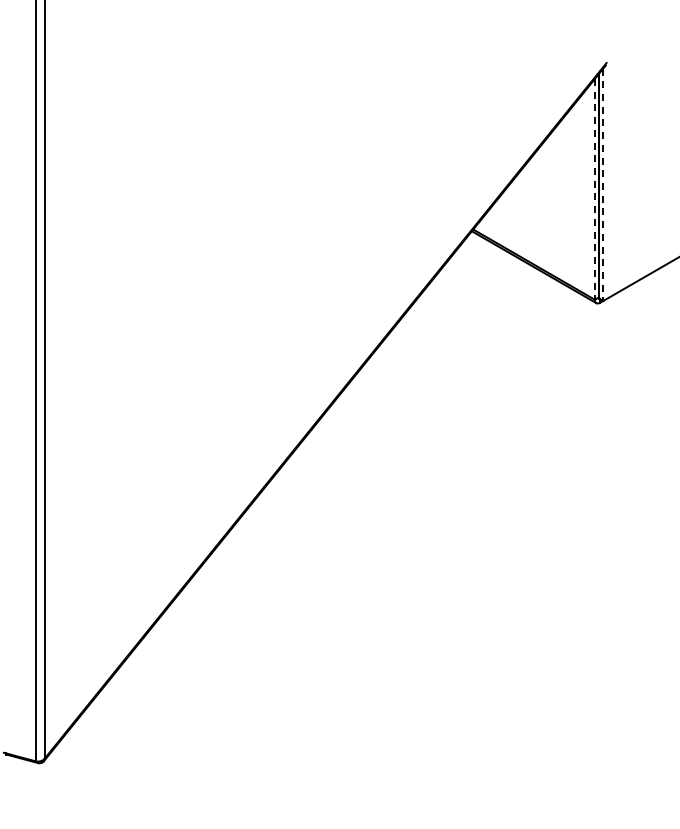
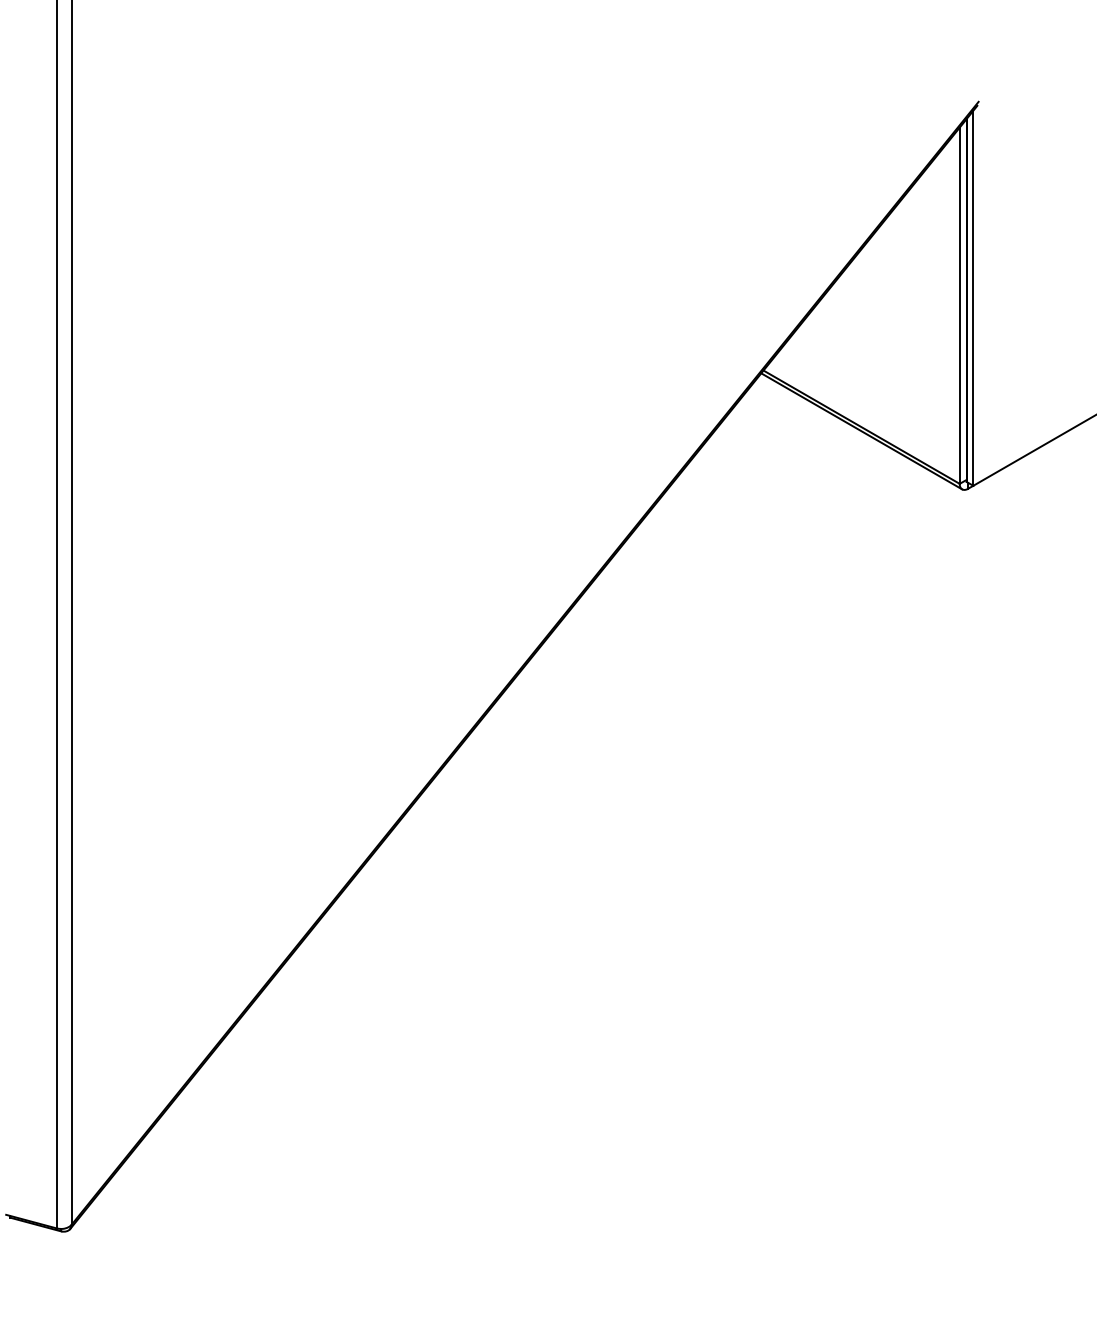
line: (603, 185) -> (973, 299), dashed -> solid
line: (594, 189) -> (959, 305), dashed -> solid

